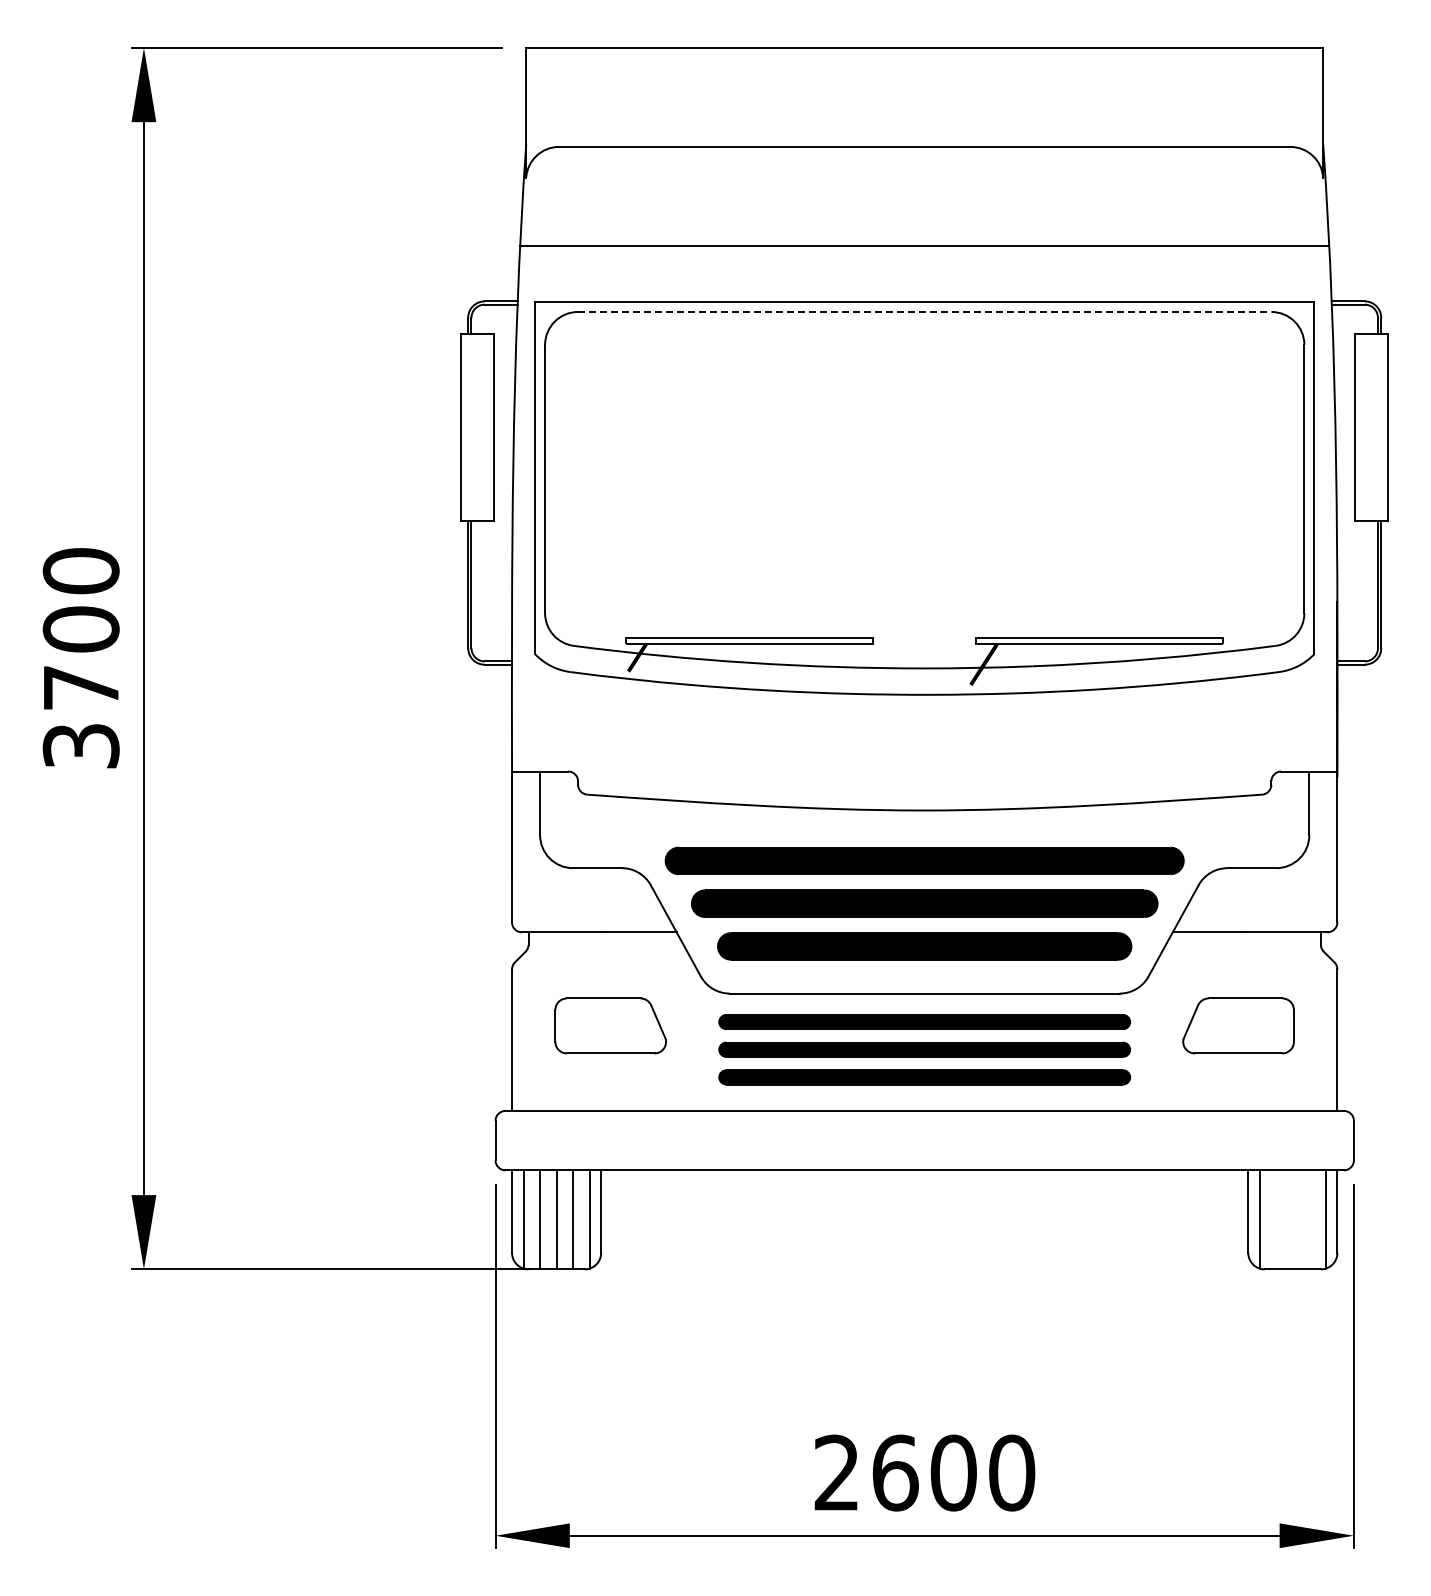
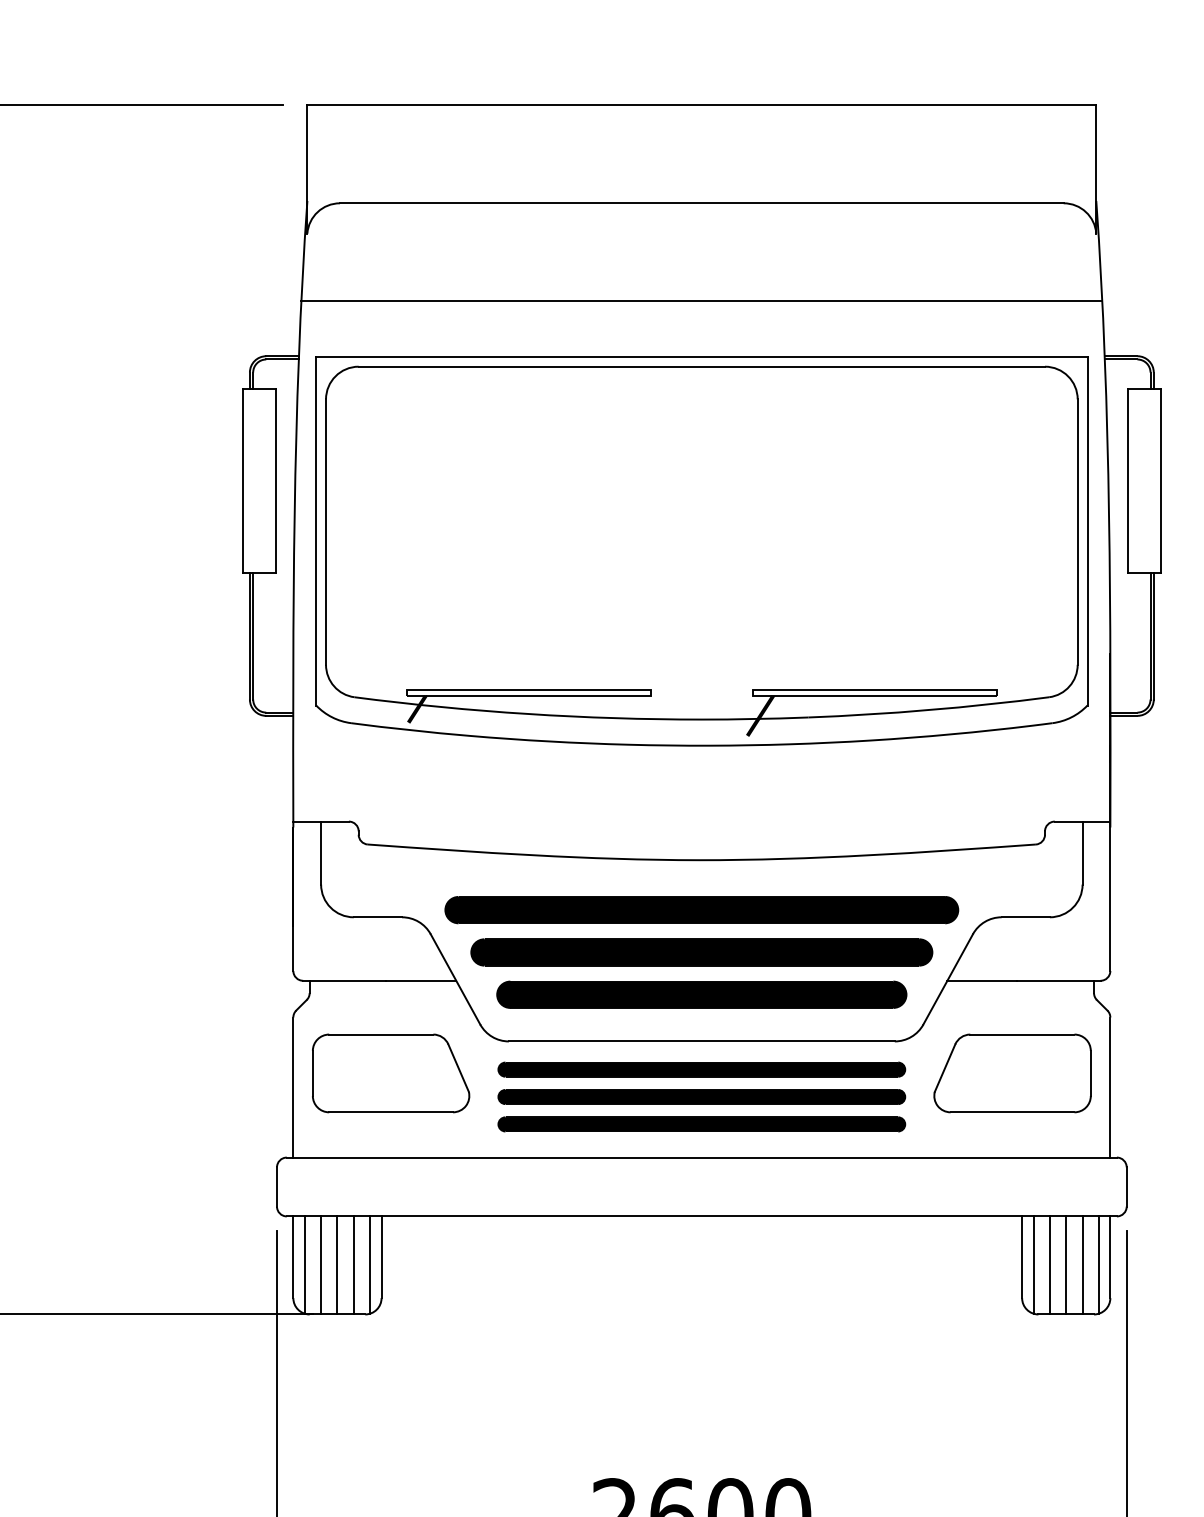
line: (924, 311) -> (701, 366), dashed -> solid
part: (610, 1025) -> (390, 1073), size x1.43
part: (1238, 1025) -> (1012, 1073), size x1.43
line: (1276, 1219) -> (1050, 1265), added
line: (1292, 1219) -> (1065, 1265), added
line: (1309, 1219) -> (1082, 1265), added

